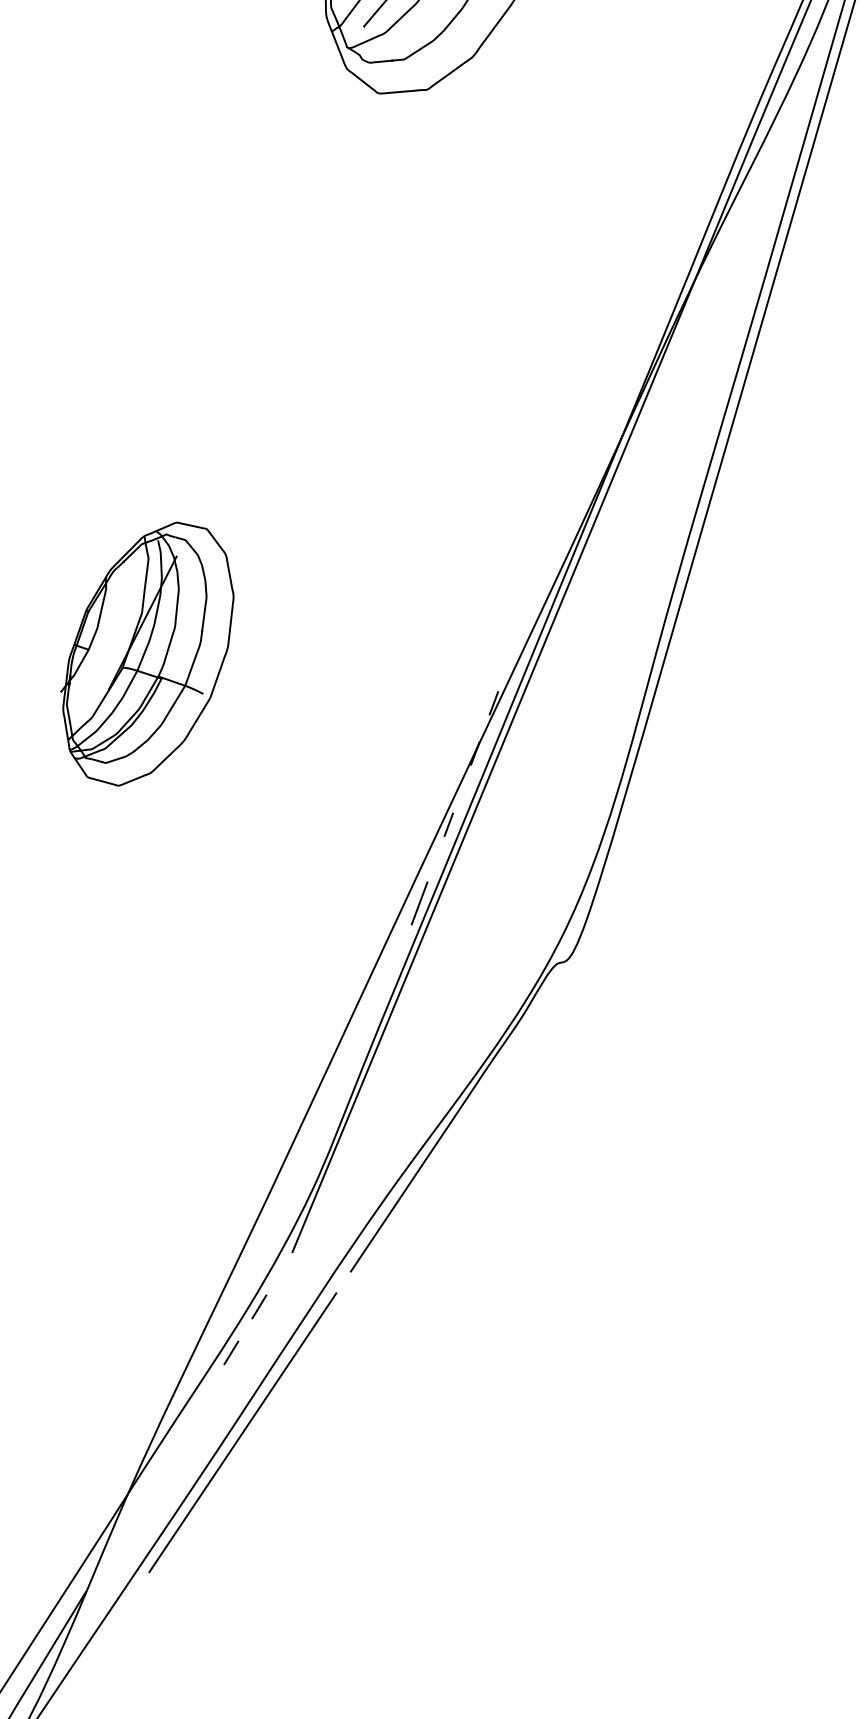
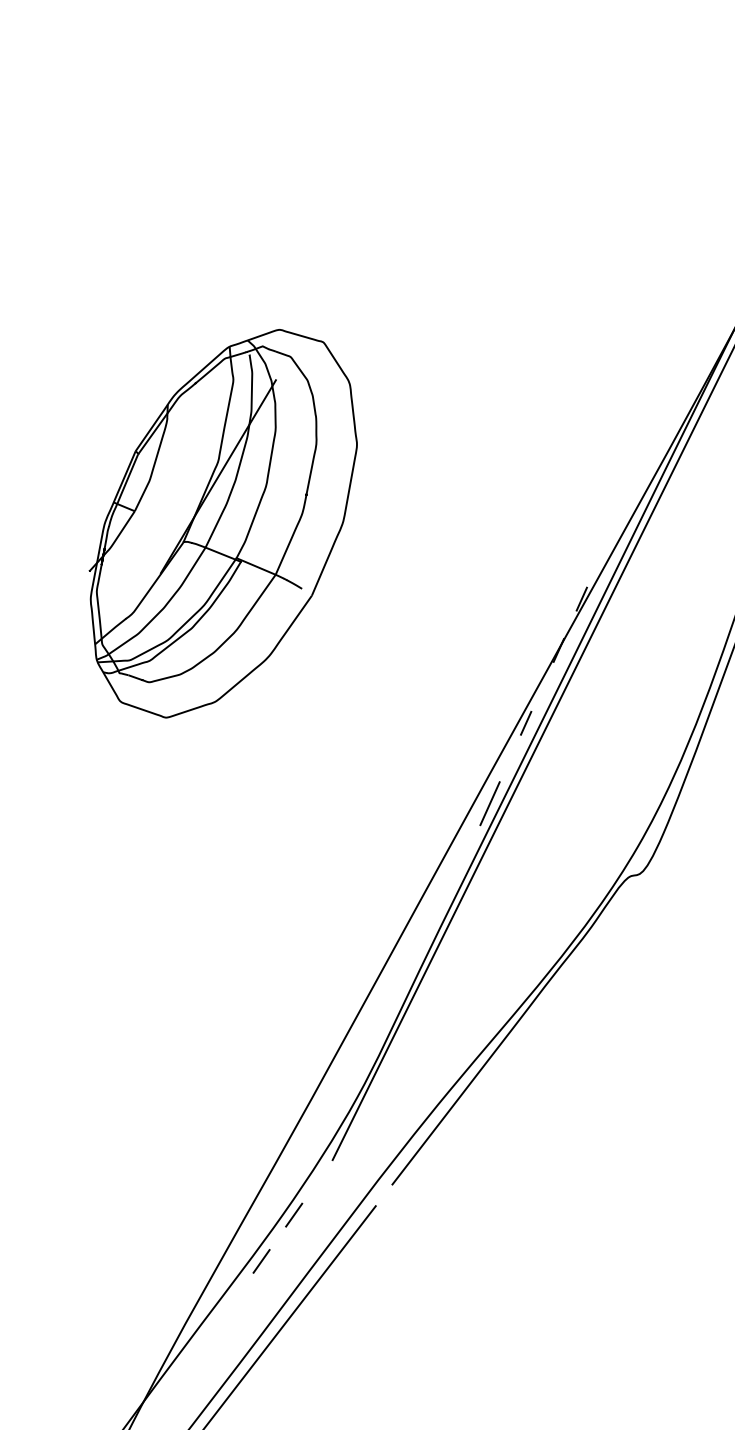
part: (147, 653) -> (222, 522), size x1.43

